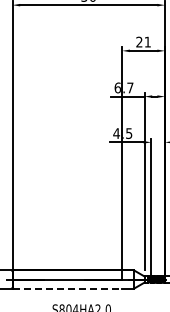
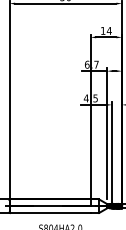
text: (143, 41) -> (106, 30), 21 -> 14
line: (68, 288) -> (50, 212), dashed -> solid

